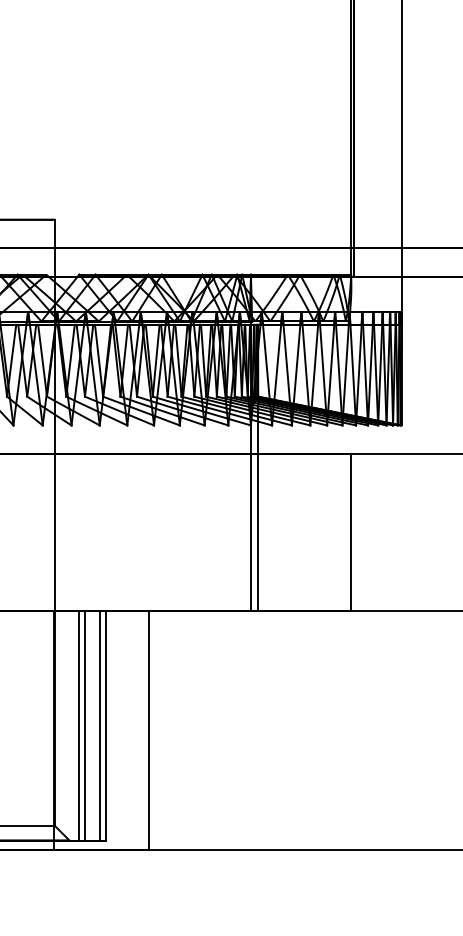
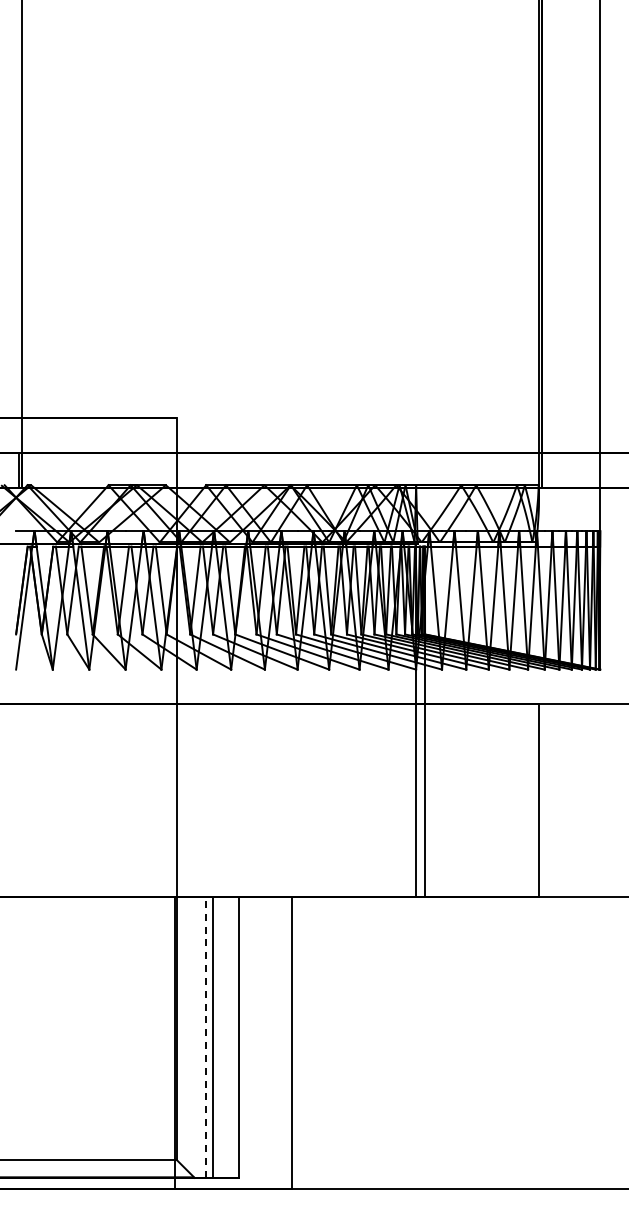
line: (78, 725) -> (205, 1036), solid -> dashed
line: (100, 726) -> (231, 1037), removed

